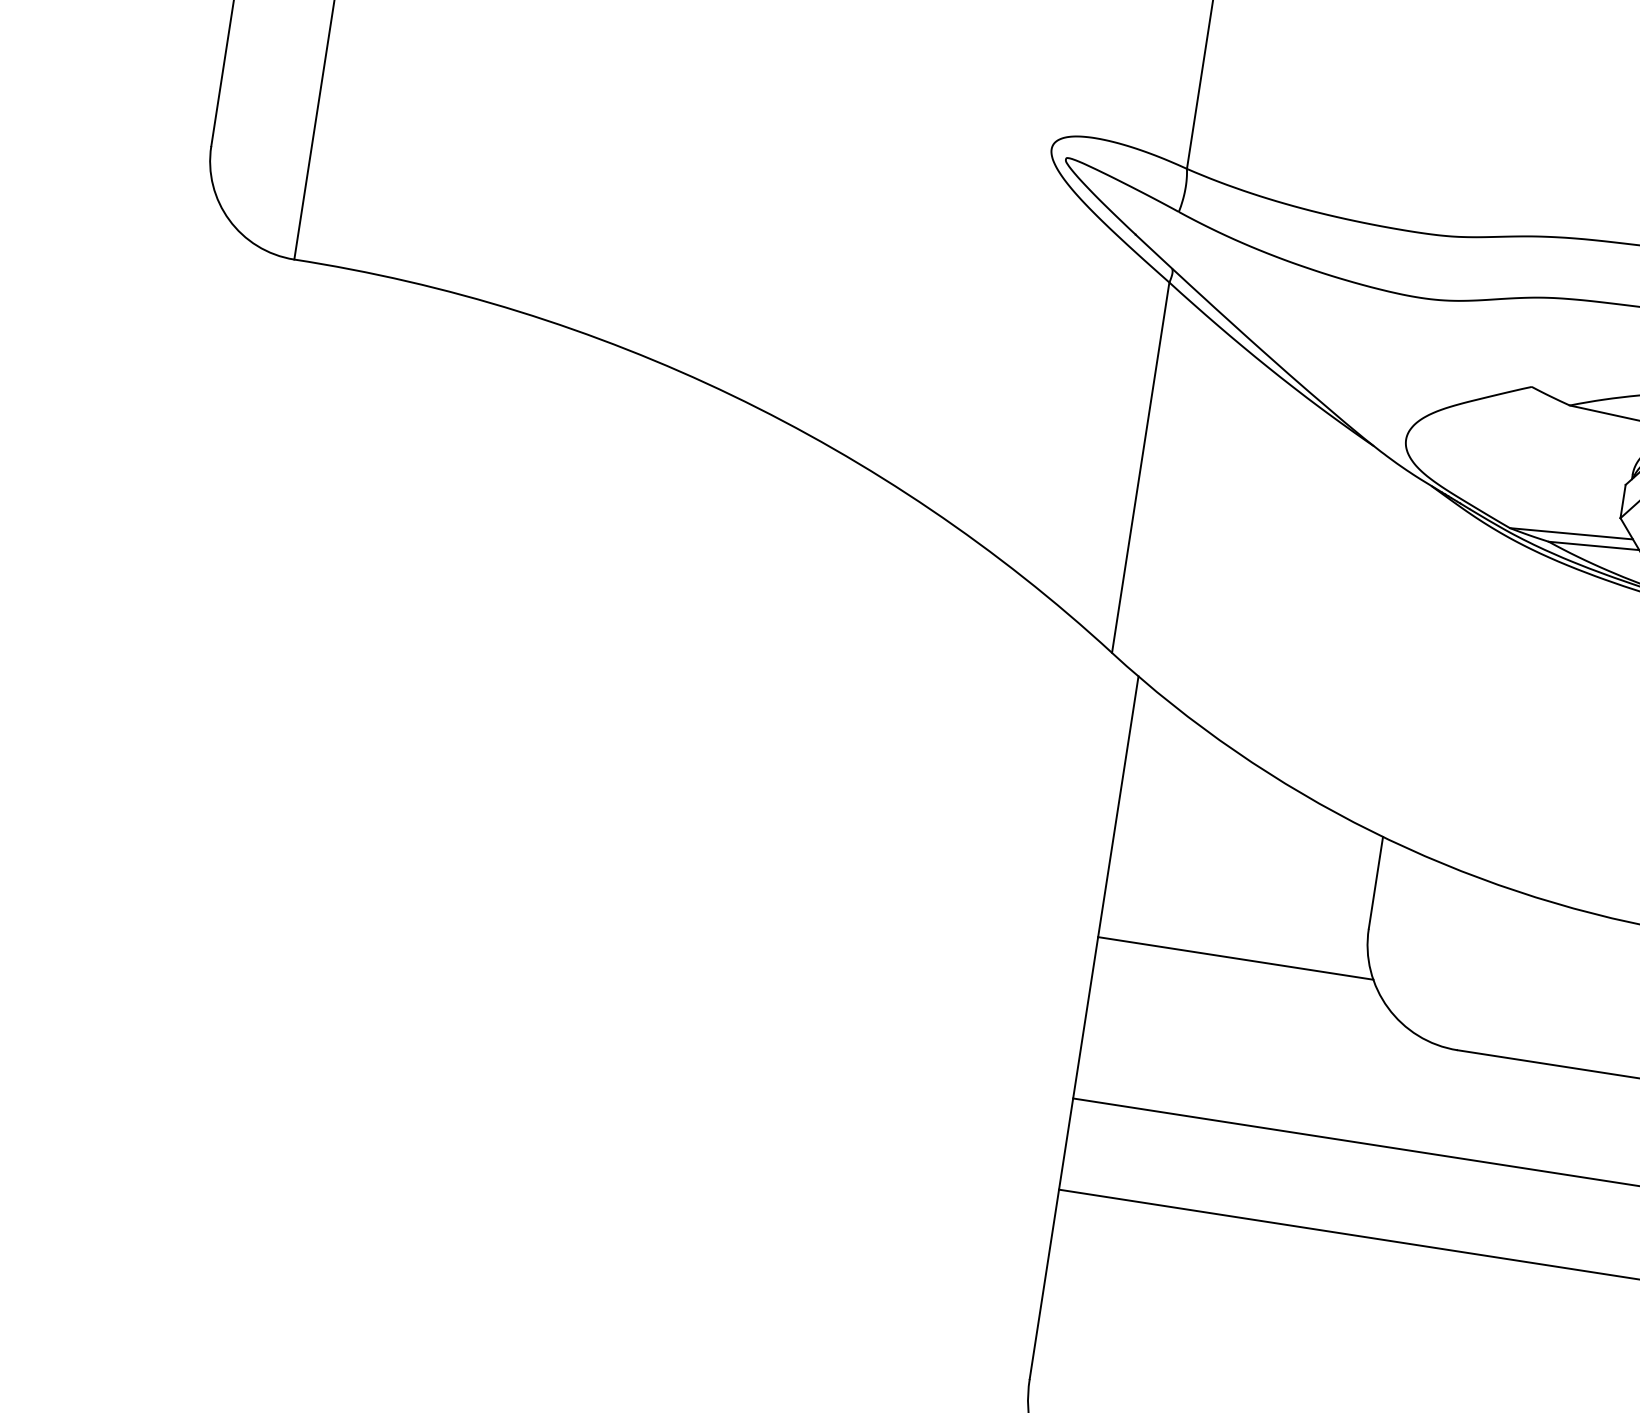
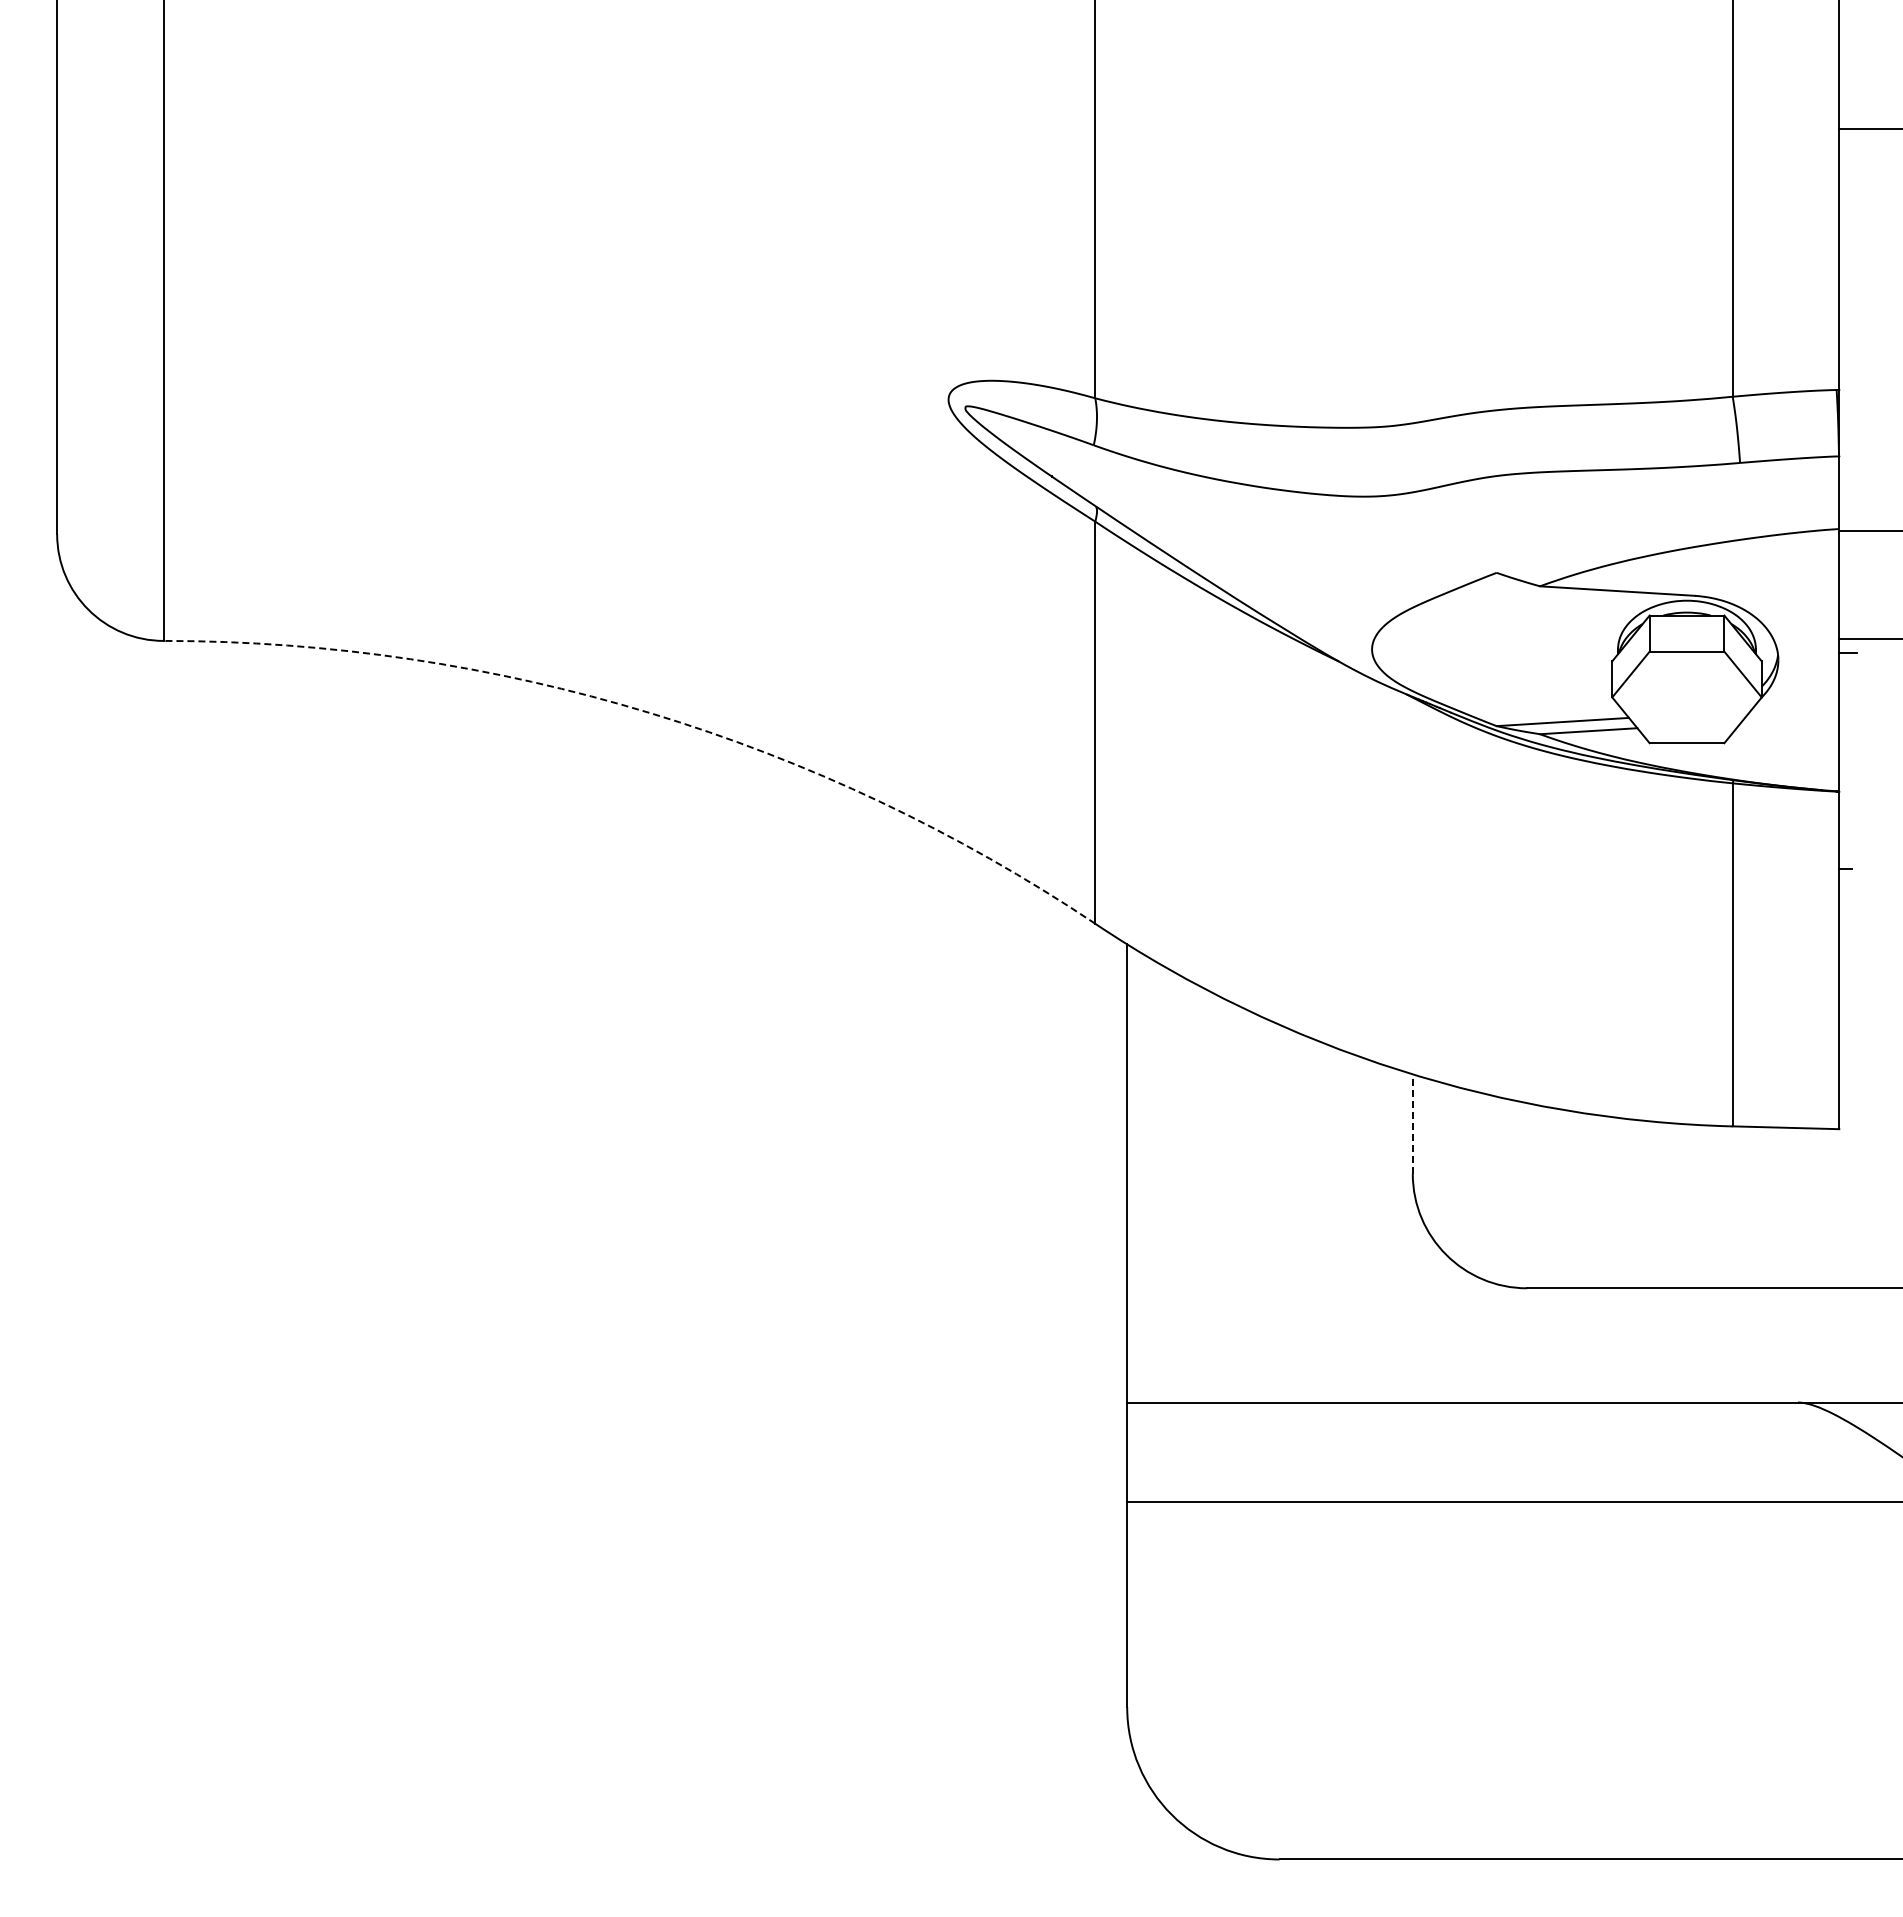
arc: (732, 395) -> (650, 713), solid -> dashed
line: (1375, 883) -> (1412, 1124), solid -> dashed
line: (1235, 958) -> (1276, 1227), removed

